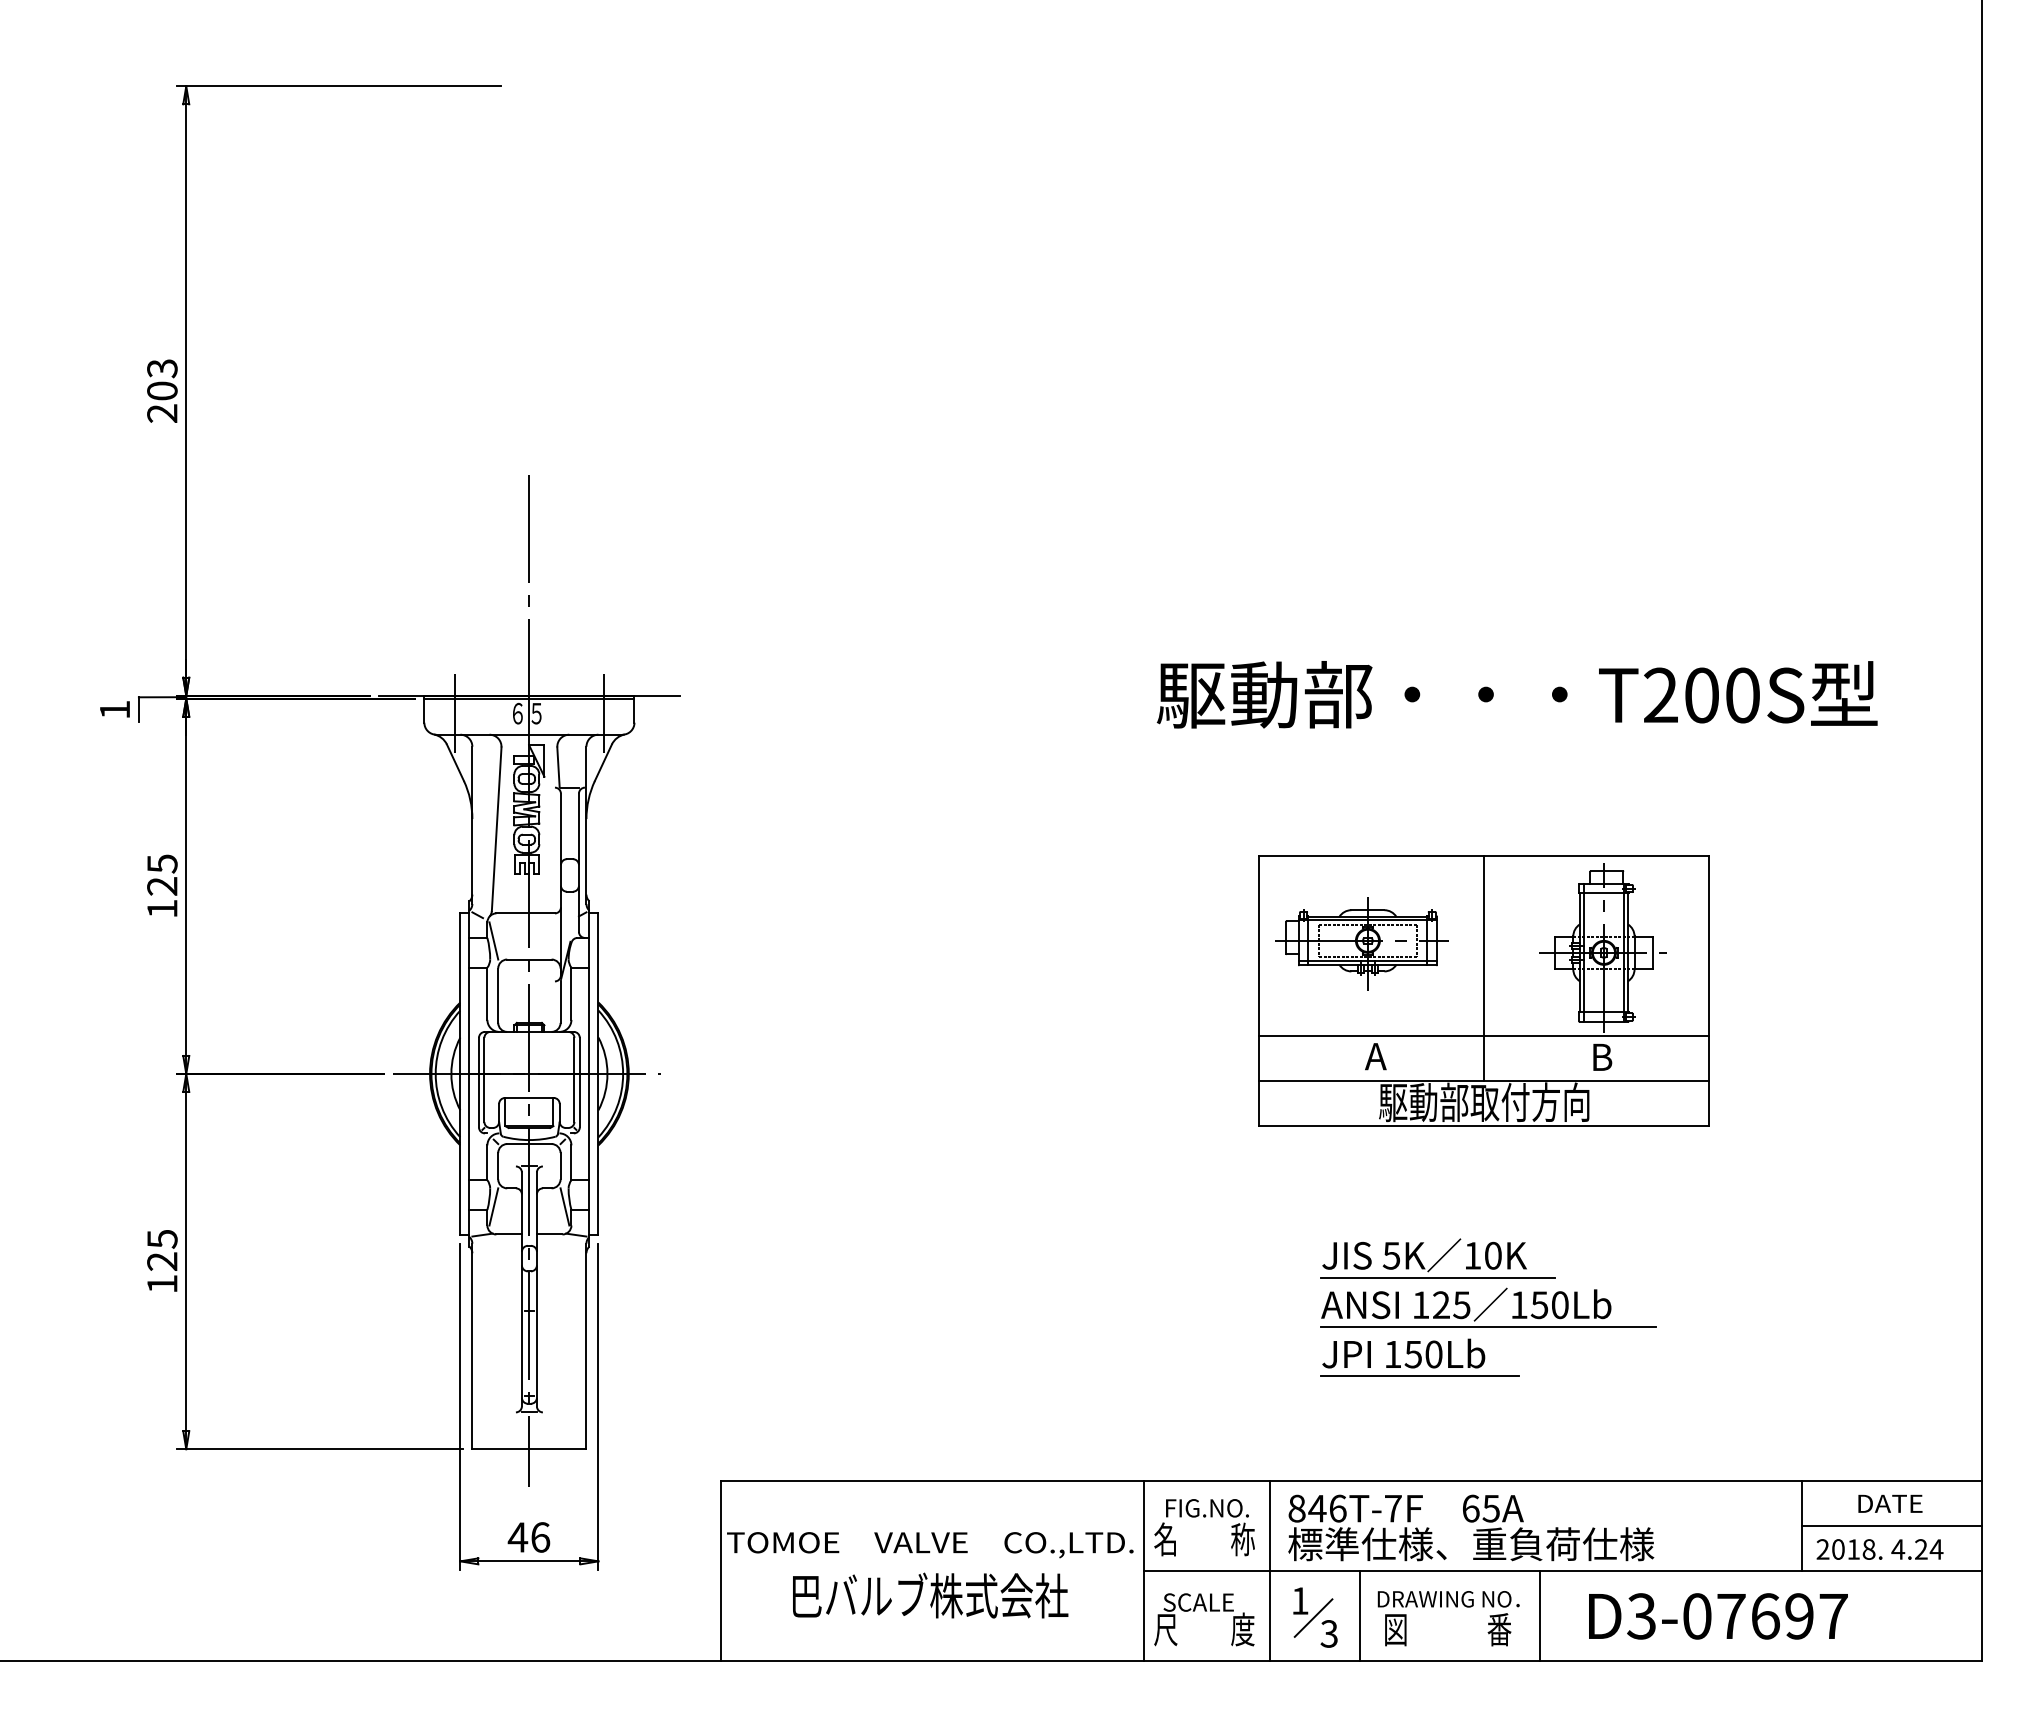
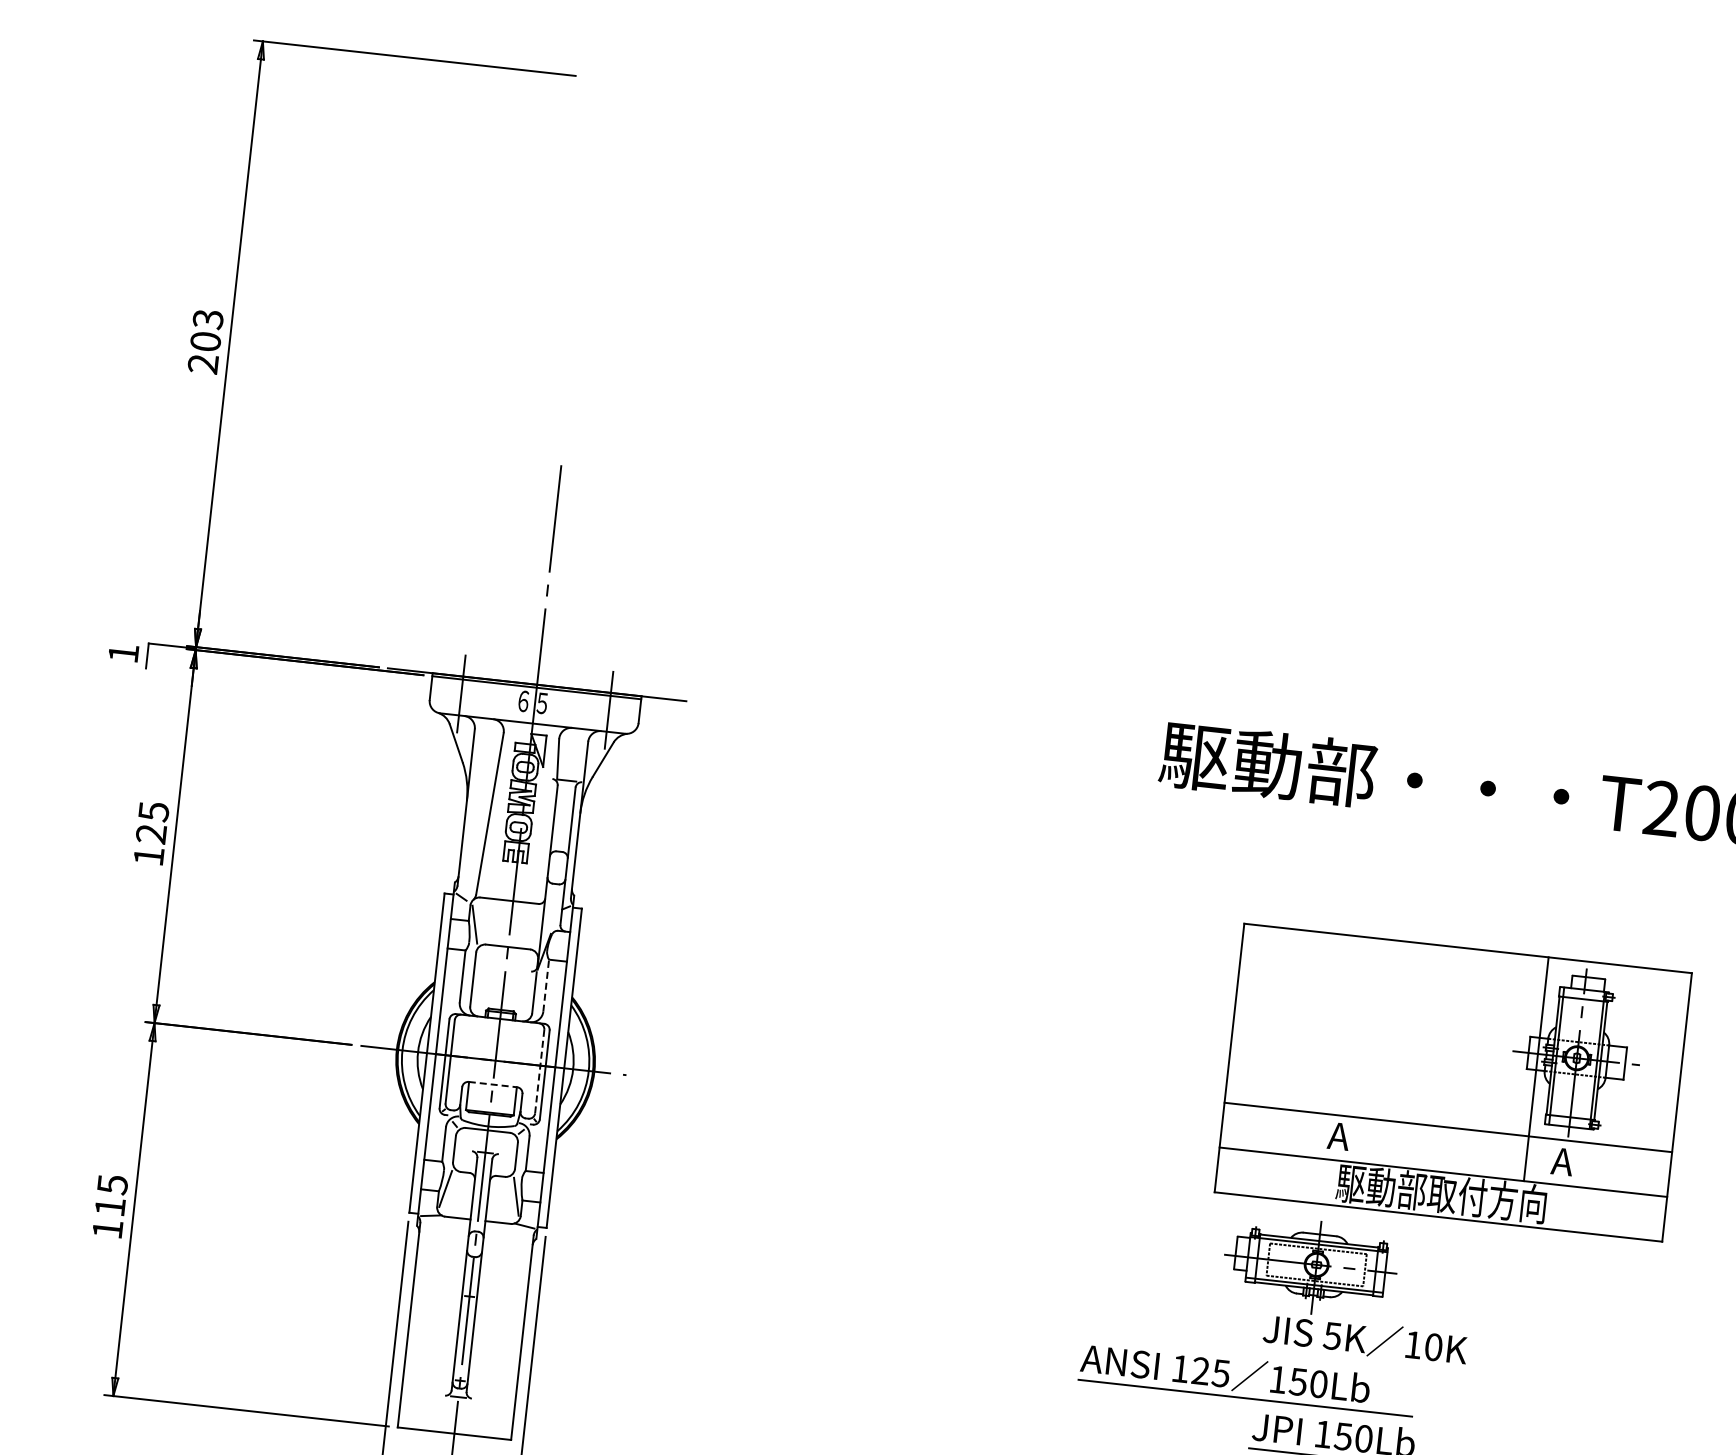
part: (1361, 943) -> (1309, 1266), moved
line: (1483, 967) -> (1536, 1068), moved
line: (571, 993) -> (546, 985), solid -> dashed
text: (1601, 1056) -> (1563, 1161), B -> A
line: (574, 1080) -> (539, 1072), solid -> dashed
line: (529, 1097) -> (493, 1084), solid -> dashed
text: (162, 1261) -> (110, 1206), 125 -> 115
line: (1437, 1277) -> (1375, 1362), removed
part: (1488, 1307) -> (1247, 1378), moved

